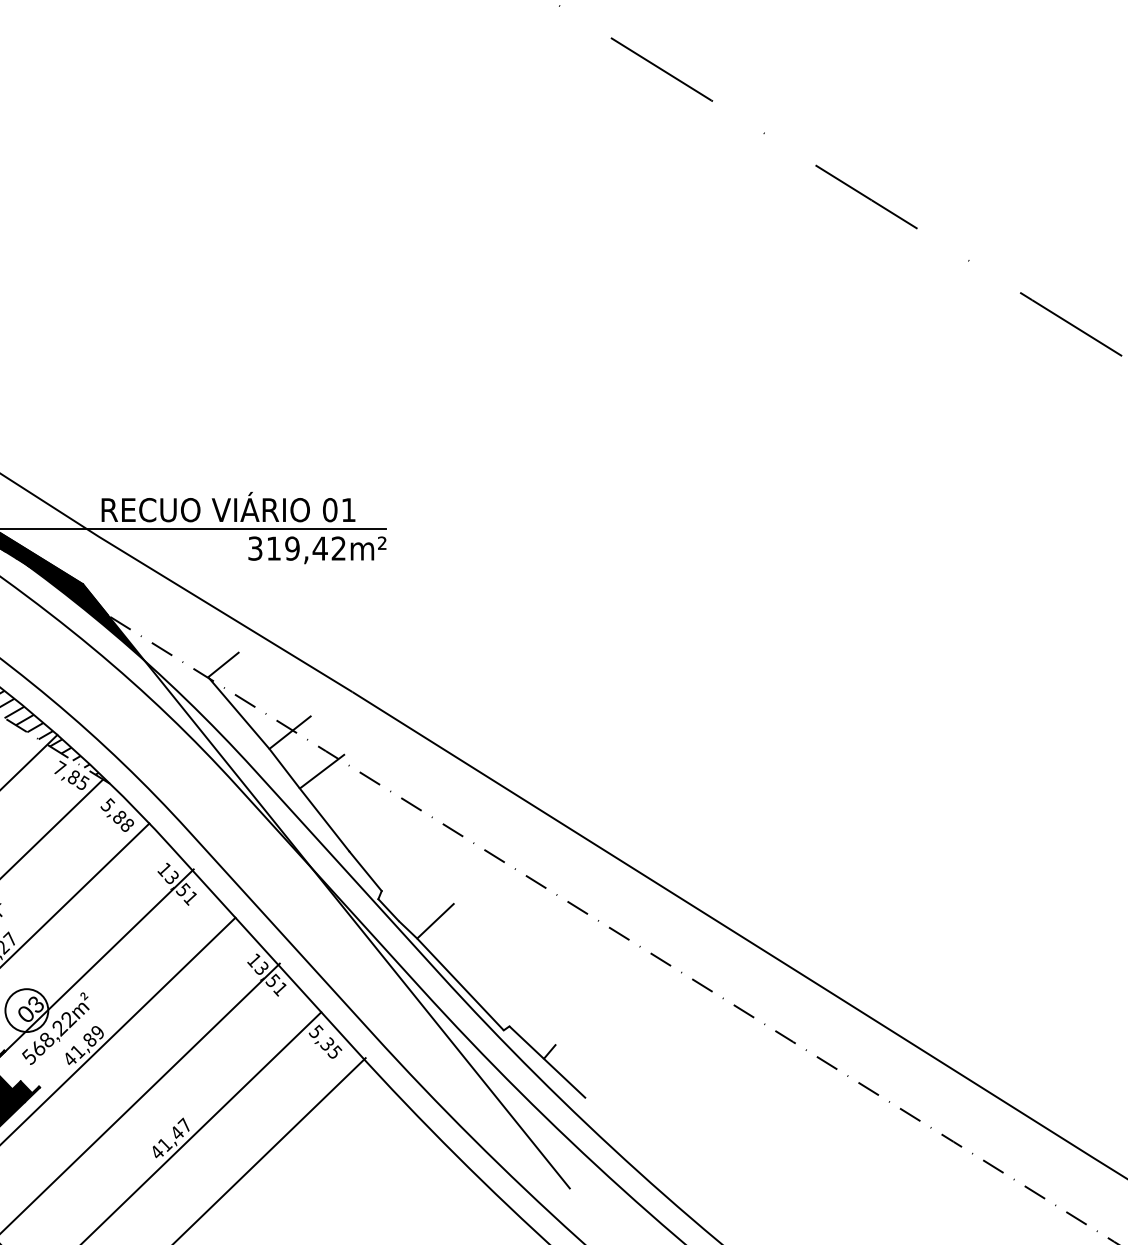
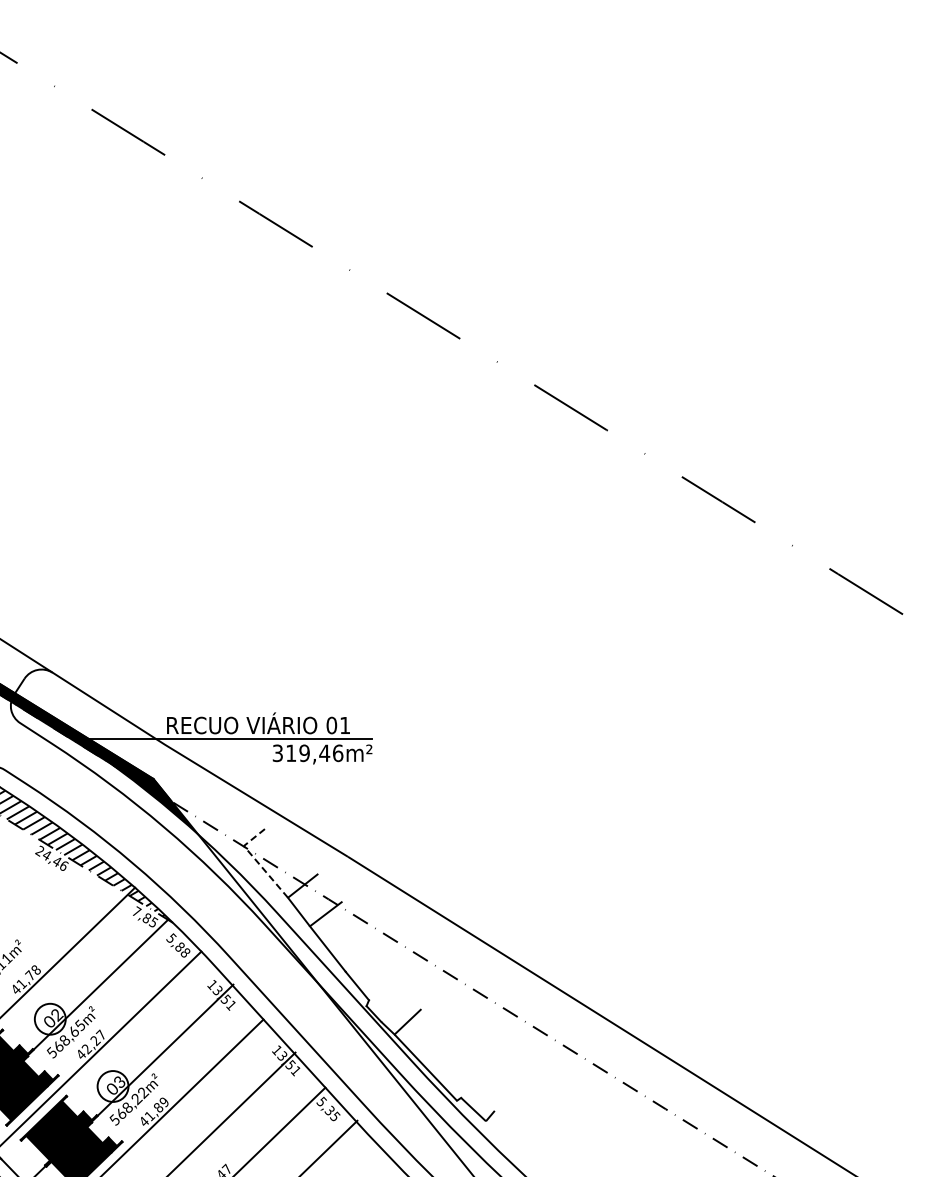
text: (339, 548) -> (338, 753), 319,42m² -> 319,46m²
line: (225, 697) -> (256, 860), solid -> dashed
line: (564, 1078) -> (500, 1135), removed

